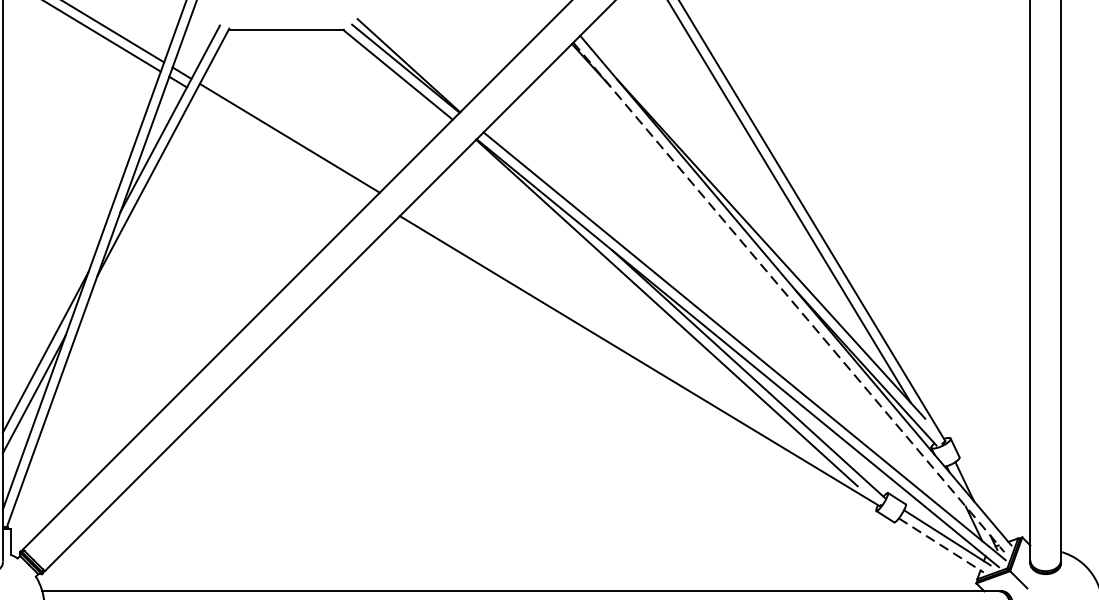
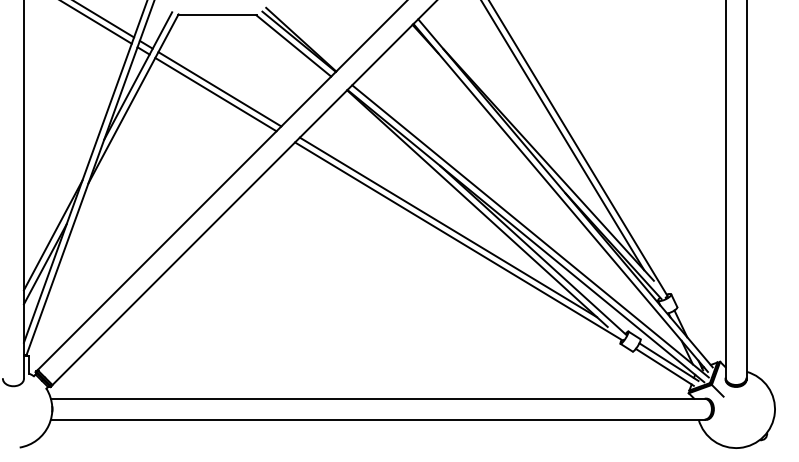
line: (283, 145) -> (215, 94), added
line: (788, 298) -> (560, 198), dashed -> solid
line: (624, 340) -> (448, 227), added
line: (942, 545) -> (665, 367), dashed -> solid

